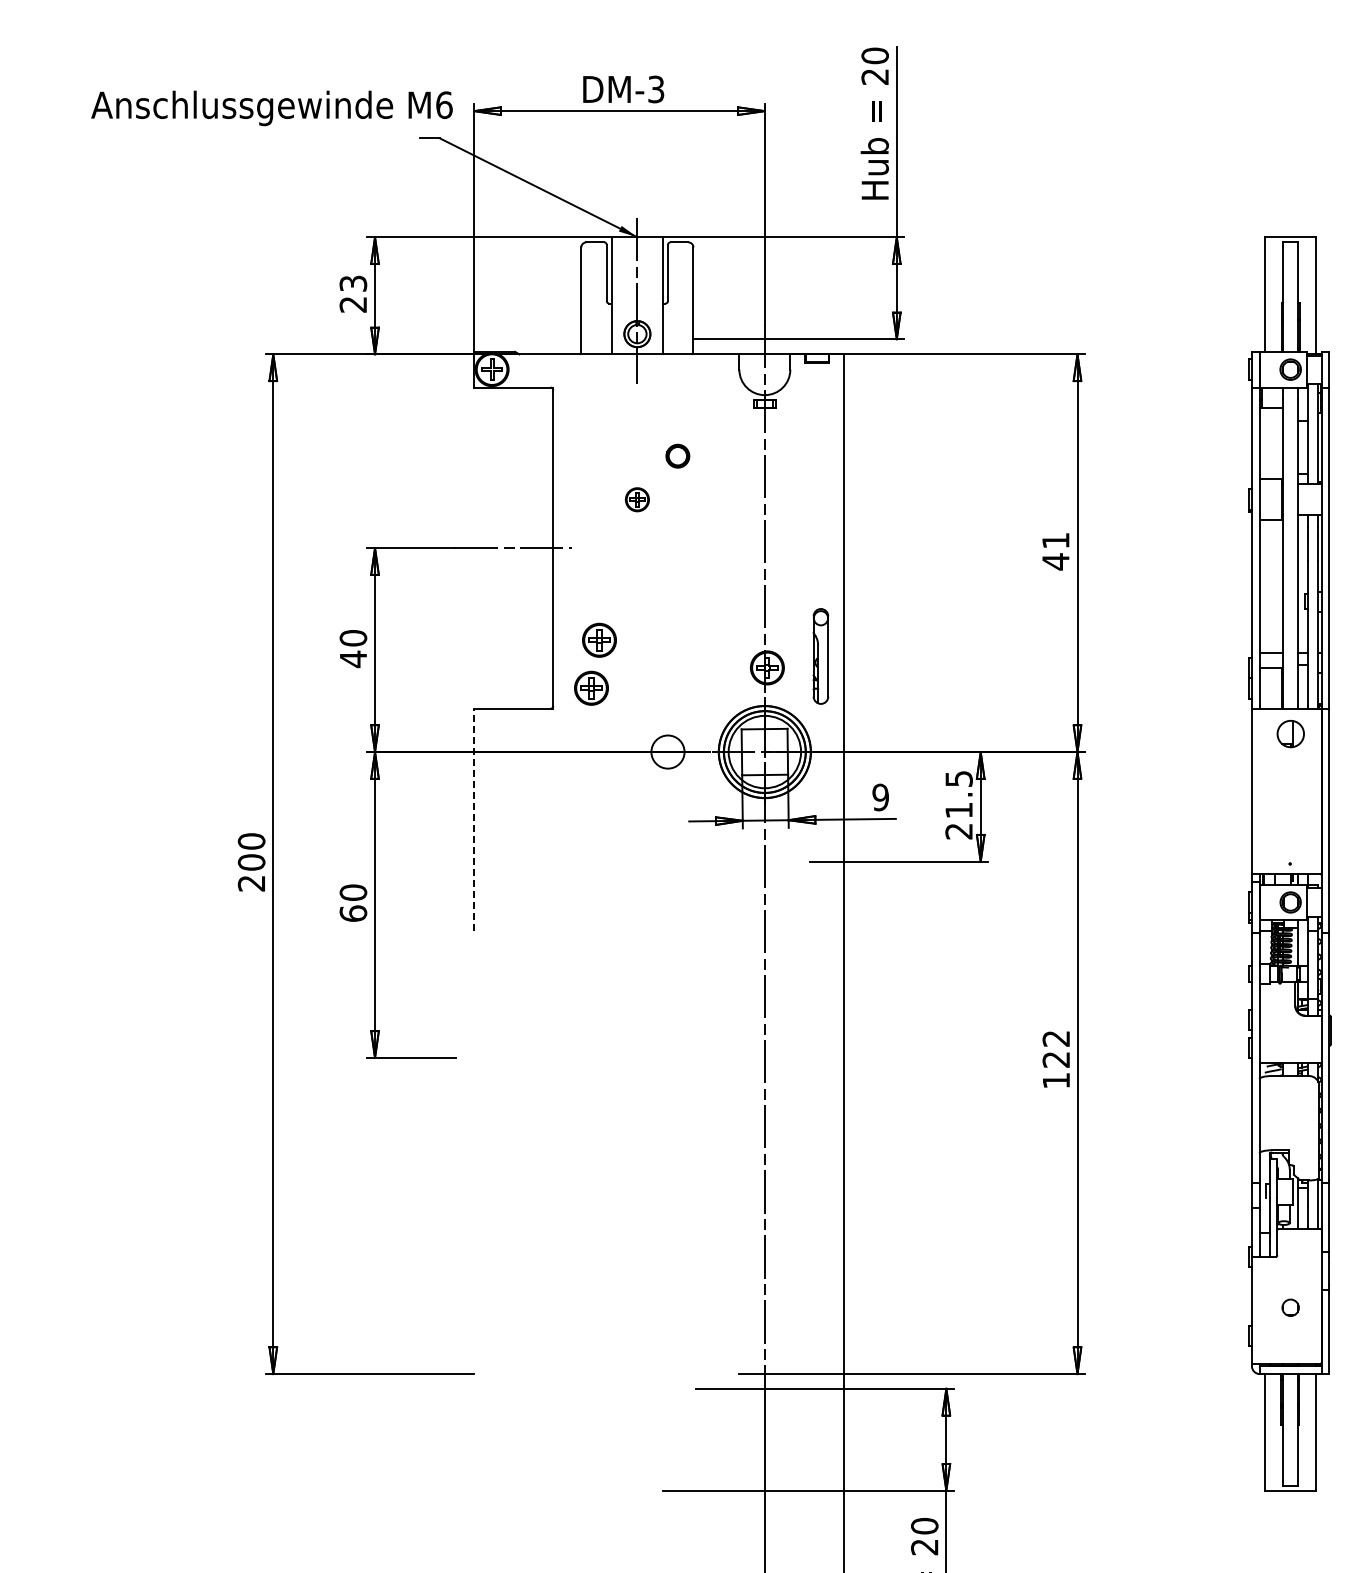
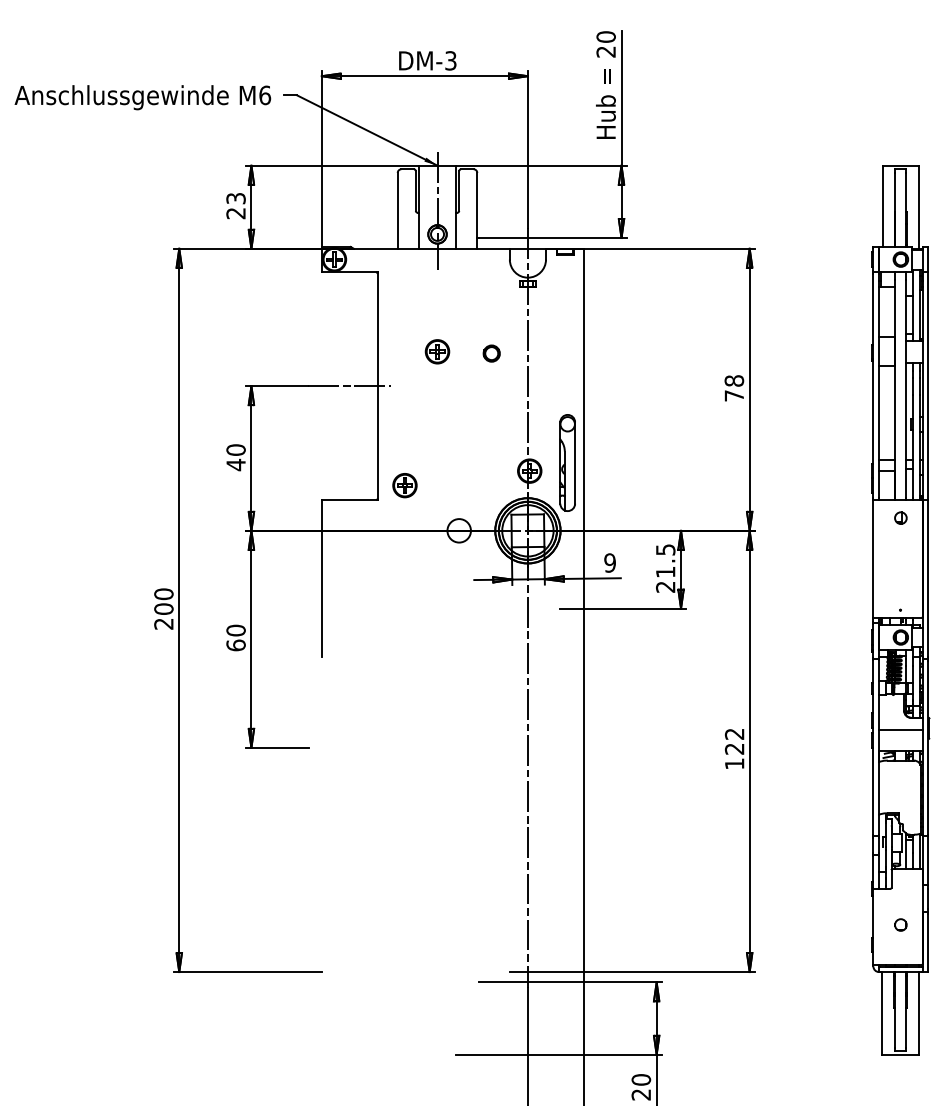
text: (271, 108) -> (142, 97), moved
part: (677, 455) -> (491, 353), moved
part: (637, 499) -> (437, 351), size x1.43
text: (1055, 551) -> (734, 388), 41 -> 78
part: (599, 639) -> (410, 450), removed
part: (820, 656) -> (567, 463), size x1.43
part: (1290, 734) -> (900, 518), size x0.62
line: (474, 819) -> (321, 578), dashed -> solid
line: (1290, 1032) -> (900, 729), added

